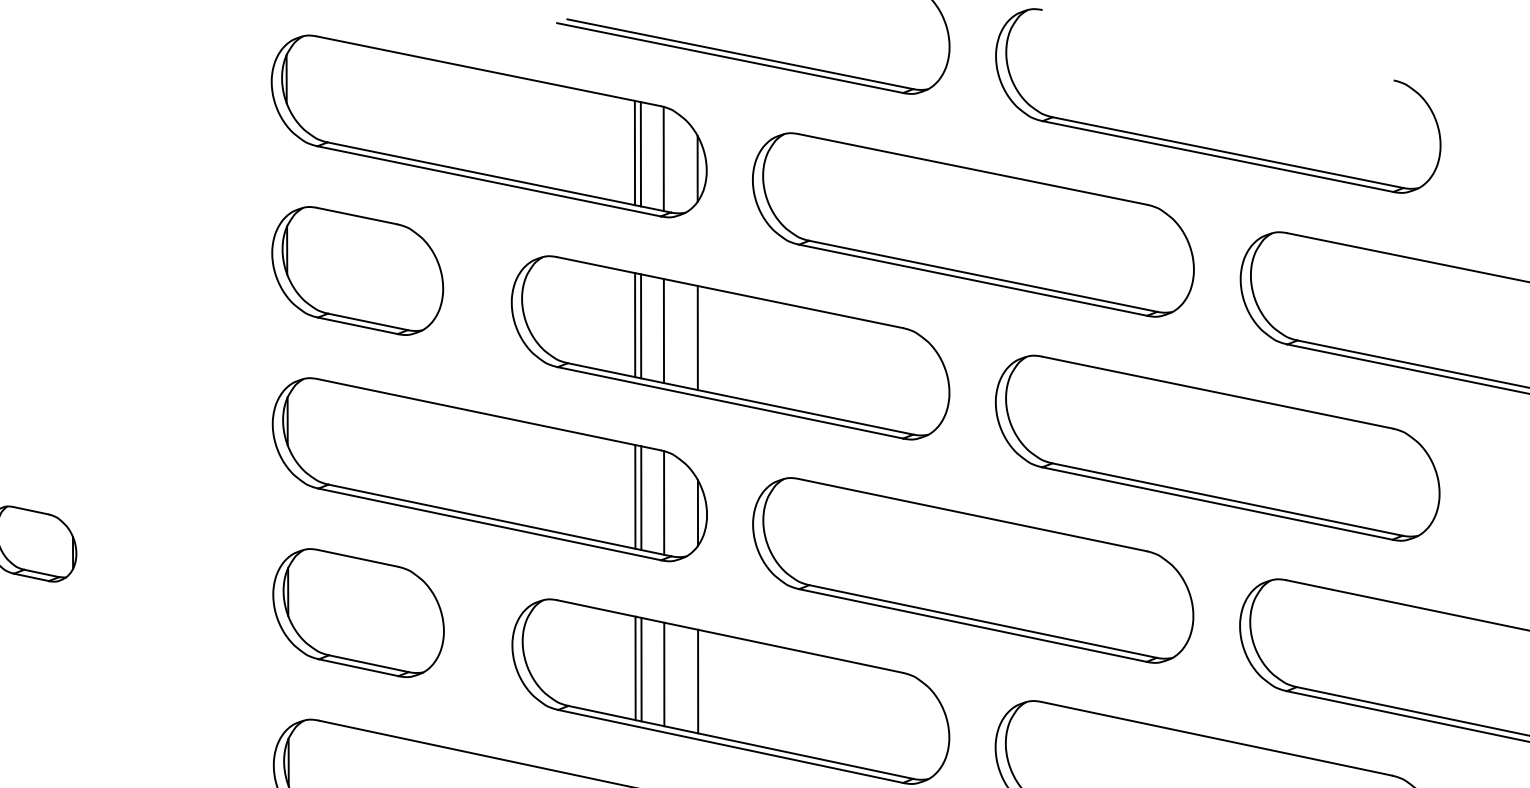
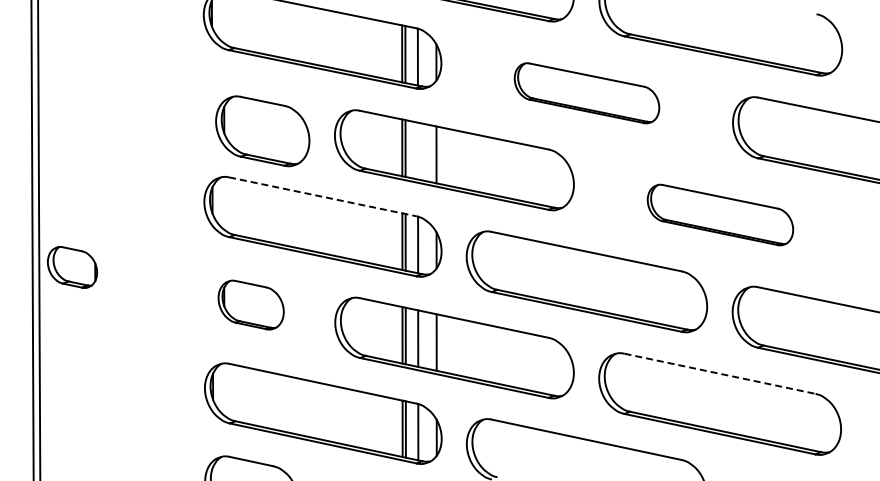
part: (972, 225) -> (586, 93), size x0.6
part: (357, 271) -> (262, 131), moved
line: (662, 329) -> (417, 150), removed
line: (489, 414) -> (322, 196), solid -> dashed
part: (1217, 447) -> (720, 214), size x0.6
part: (357, 611) -> (250, 304), size x0.7
line: (1217, 738) -> (720, 373), solid -> dashed

